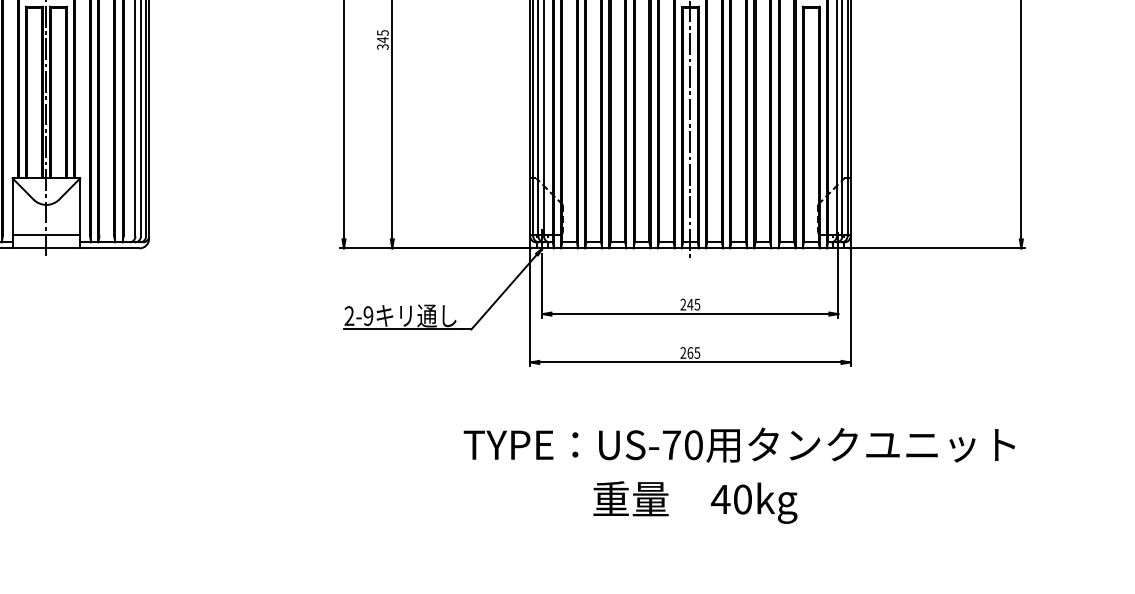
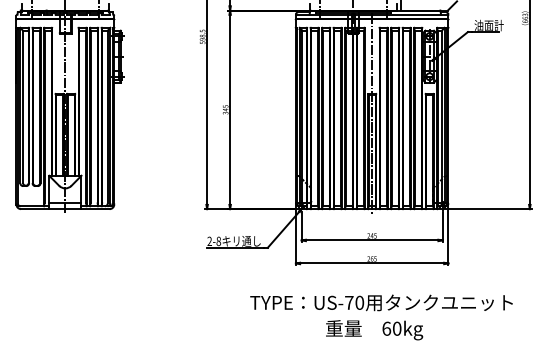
text: (367, 316) -> (218, 241), 2-9 -> 2-8
text: (739, 444) -> (381, 302), moved
text: (720, 498) -> (386, 328), 40kg -> 60kg

